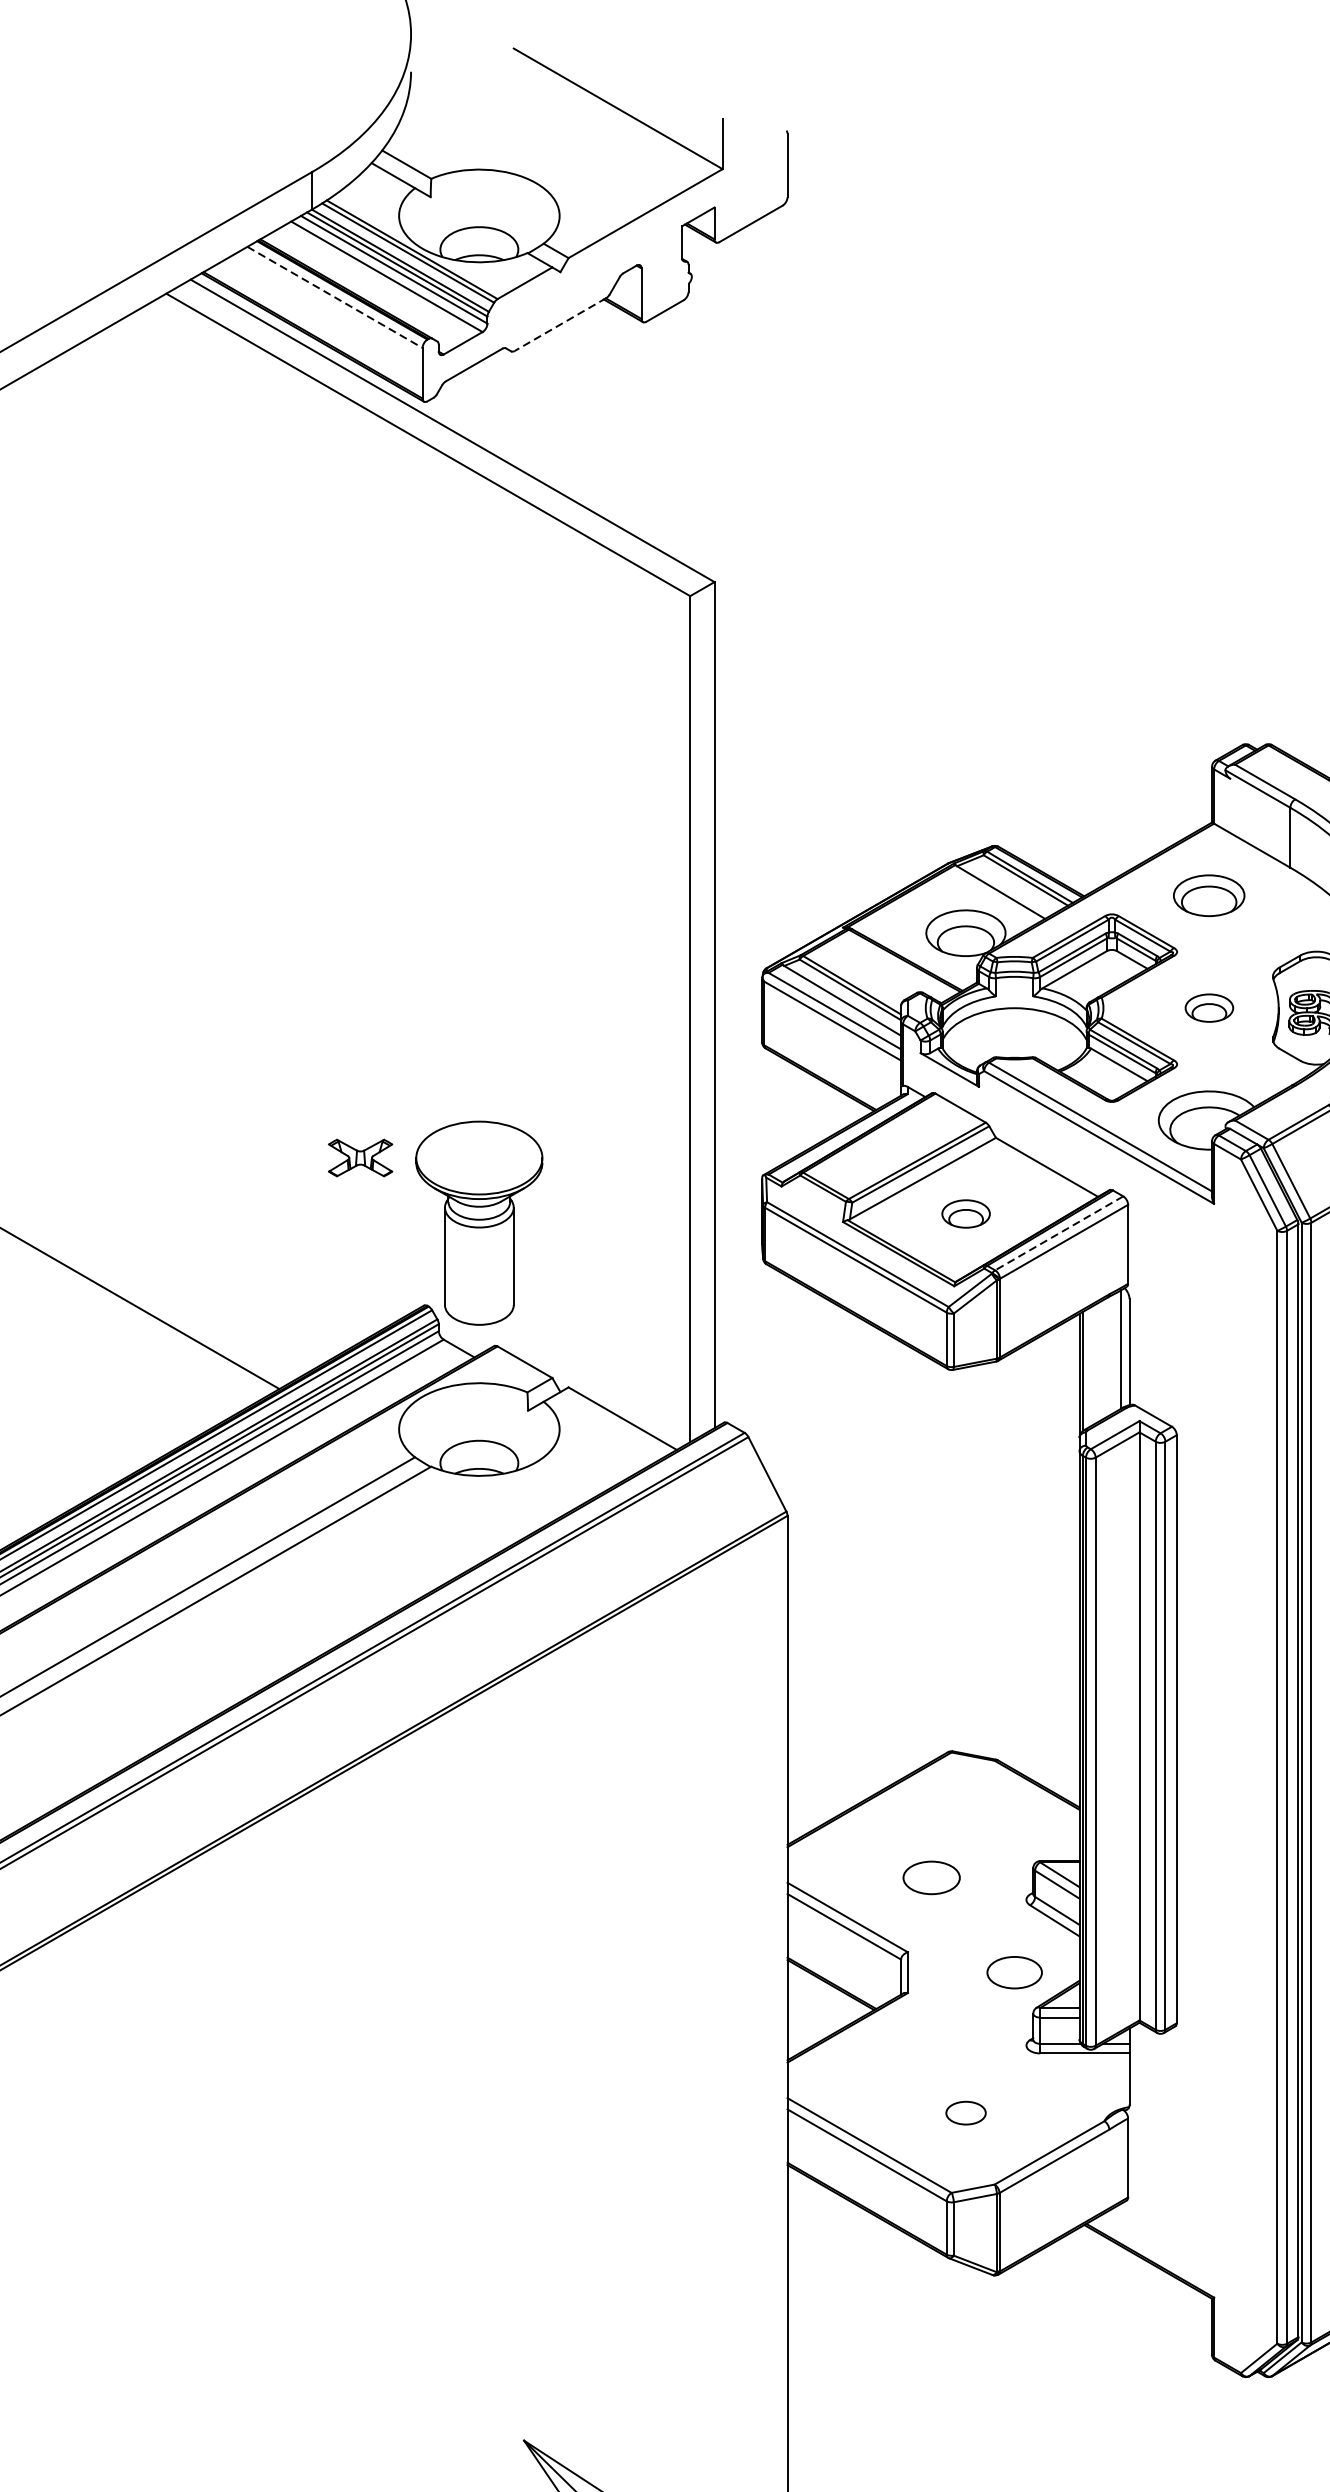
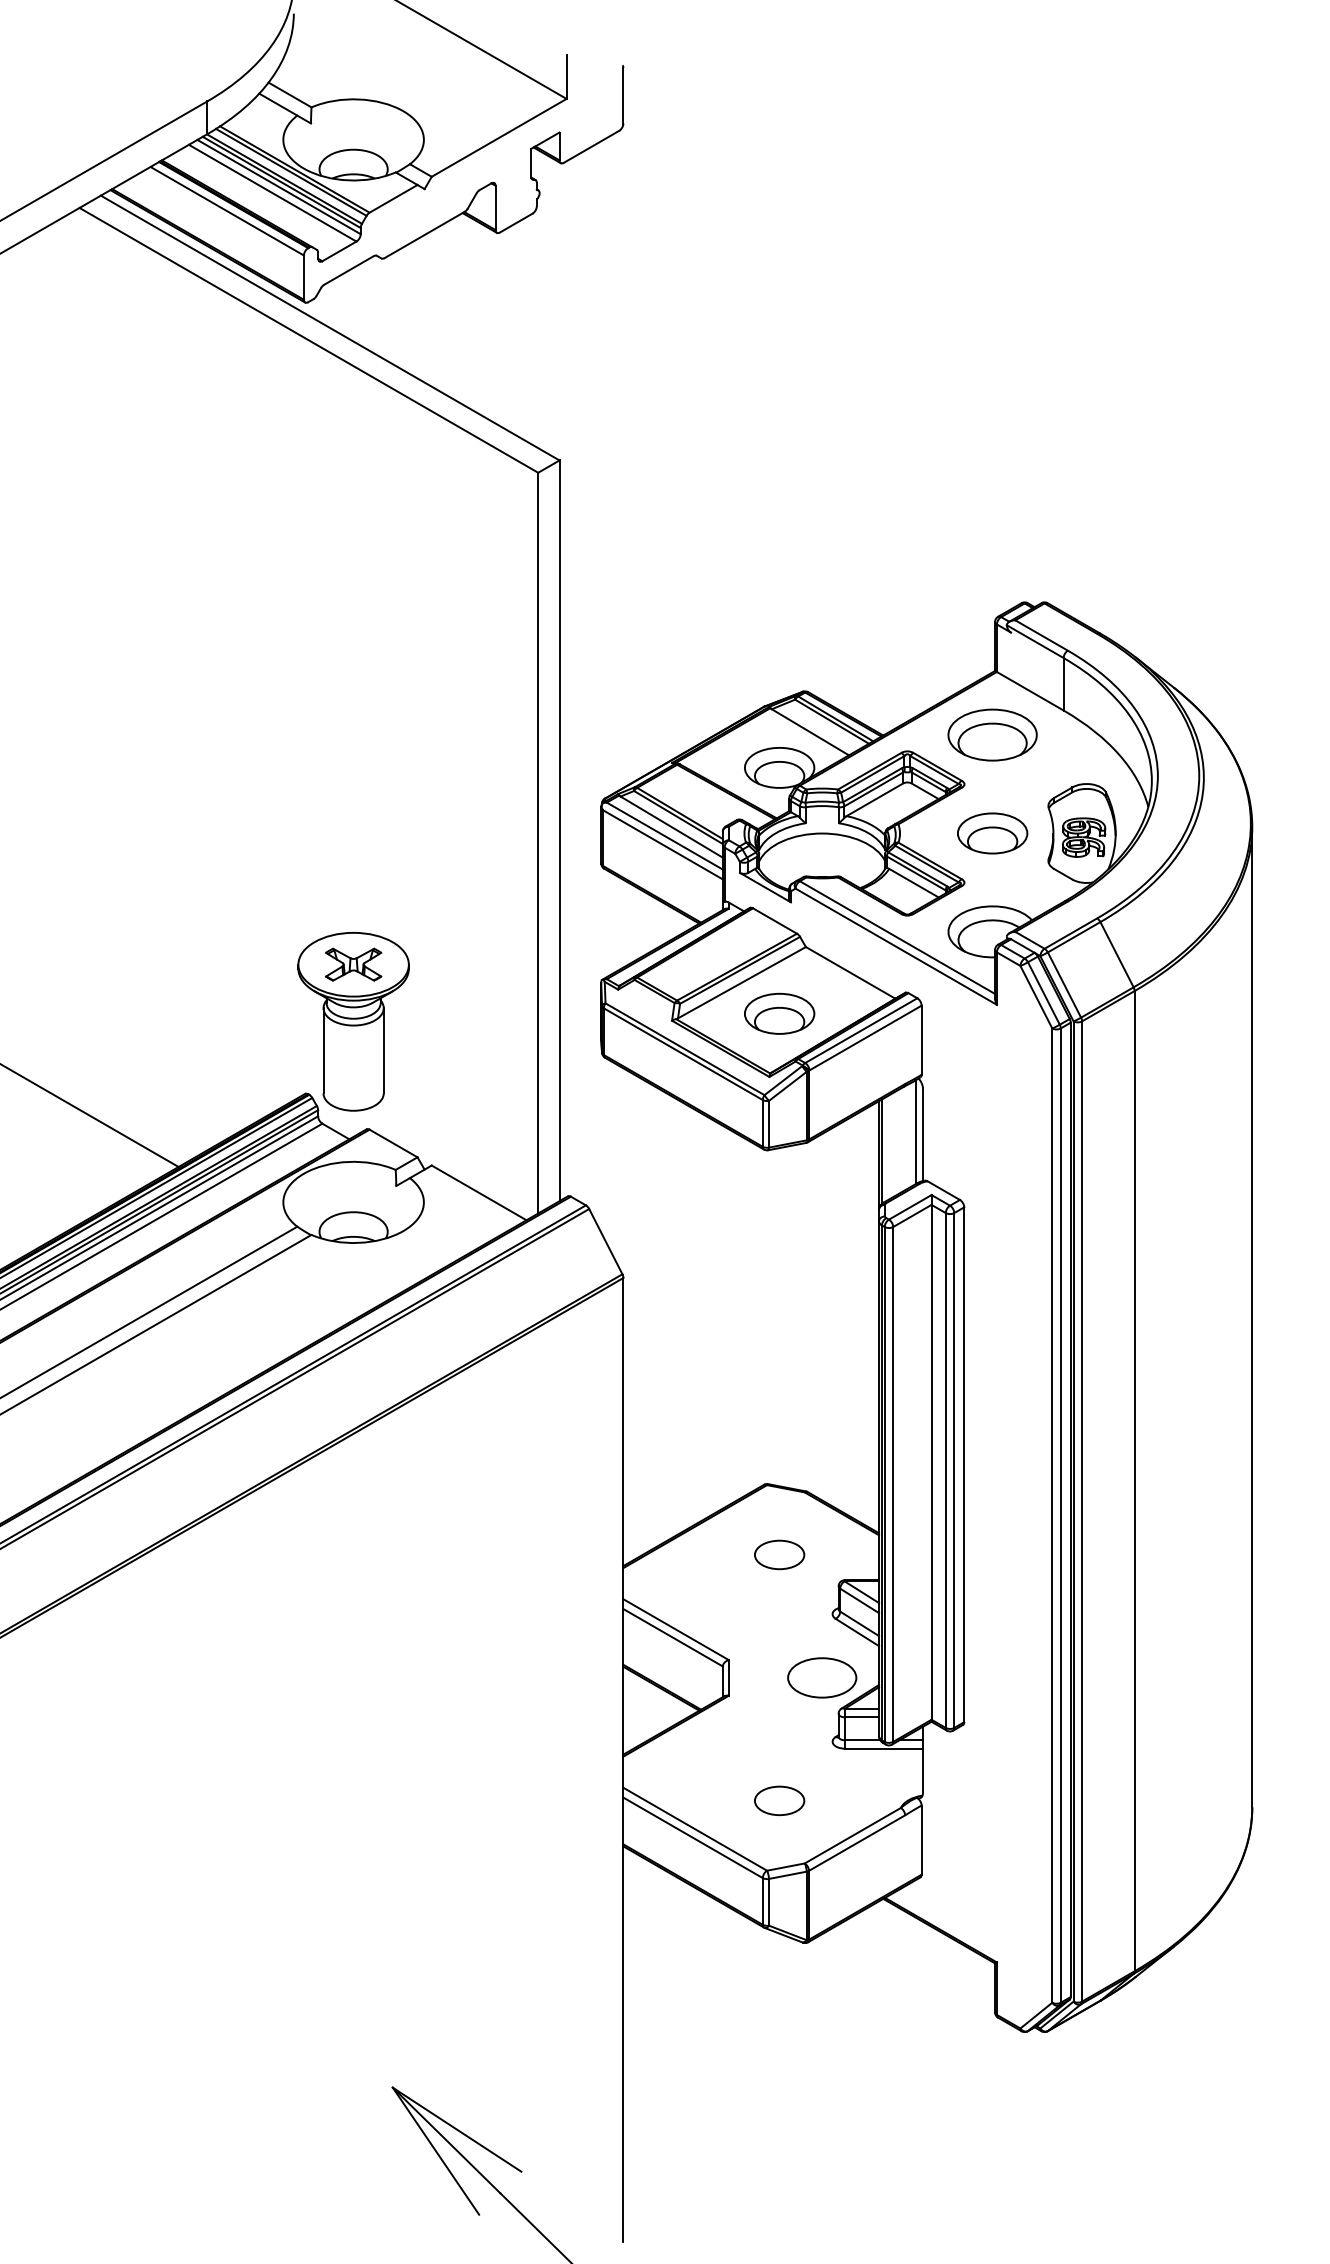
line: (335, 297) -> (227, 211), dashed -> solid
line: (560, 325) -> (424, 235), dashed -> solid
part: (1209, 895) -> (992, 734), size x1.43
part: (1209, 1008) -> (992, 833), size x1.67
part: (360, 1157) -> (353, 964), moved
part: (965, 1213) -> (779, 1013), size x1.67
line: (1059, 1233) -> (861, 1030), dashed -> solid
part: (931, 1877) -> (779, 1554), moved
part: (1014, 1972) -> (822, 1677), size x1.43
part: (965, 2112) -> (779, 1800), size x1.43

